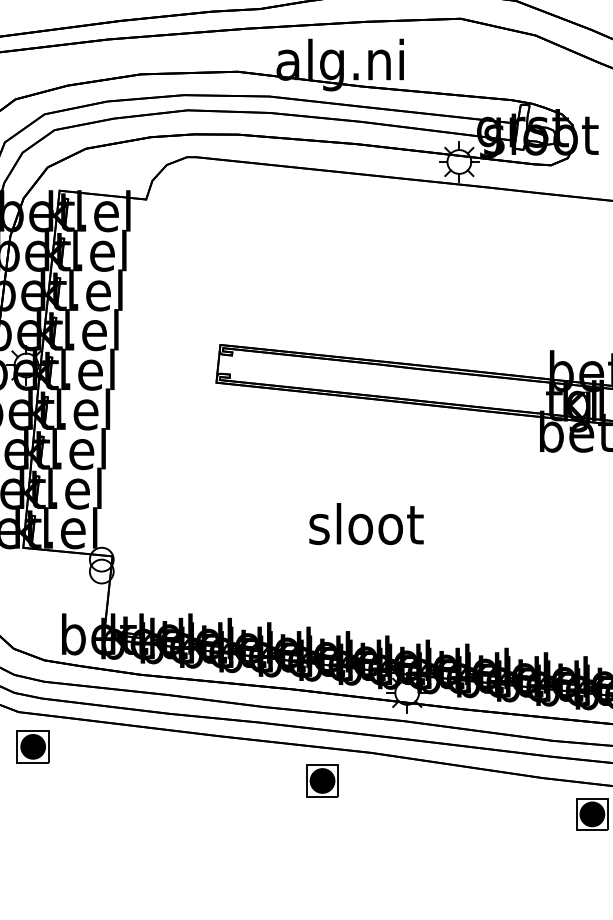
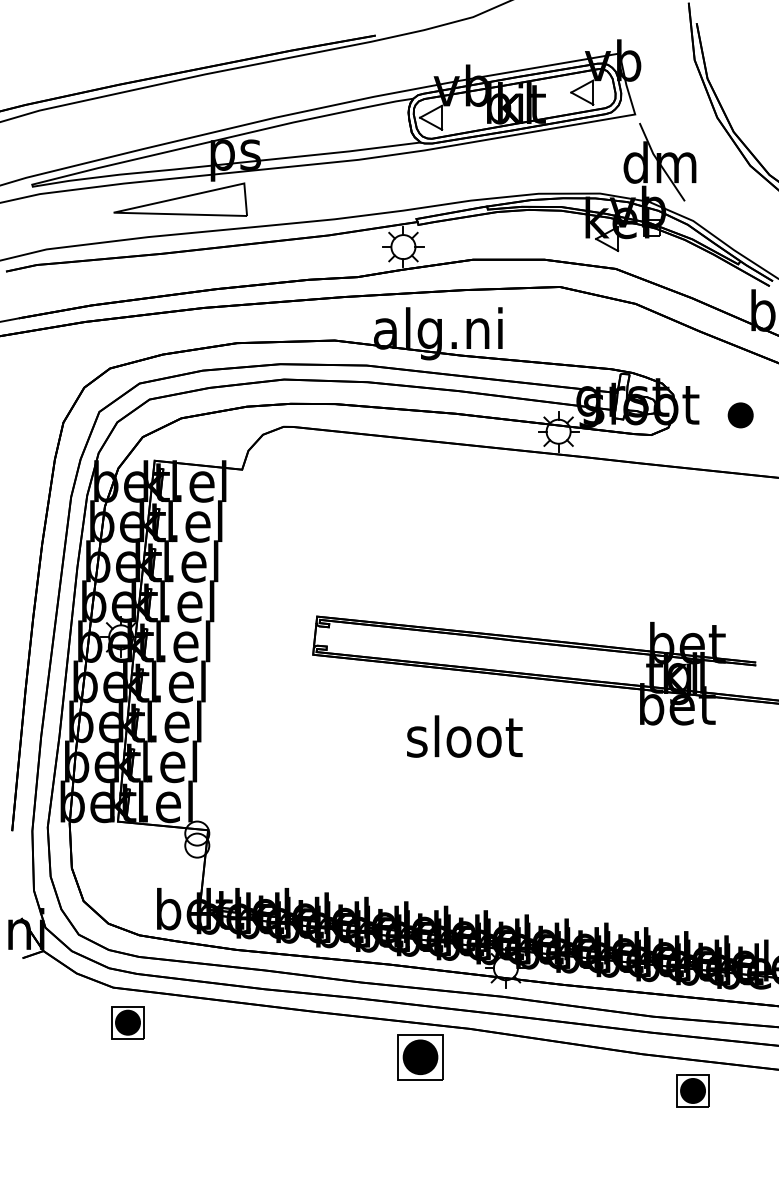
text: (366, 523) -> (464, 736), moved
part: (321, 780) -> (419, 1056), size x1.4

